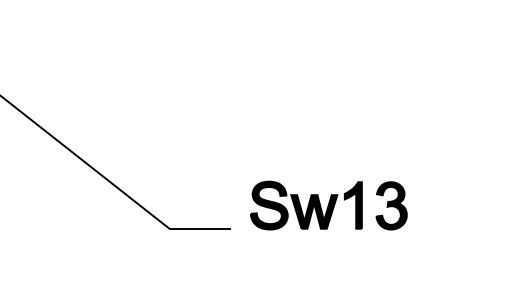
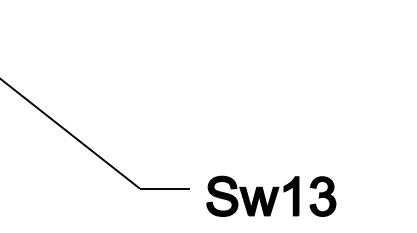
part: (328, 205) -> (271, 196), moved

